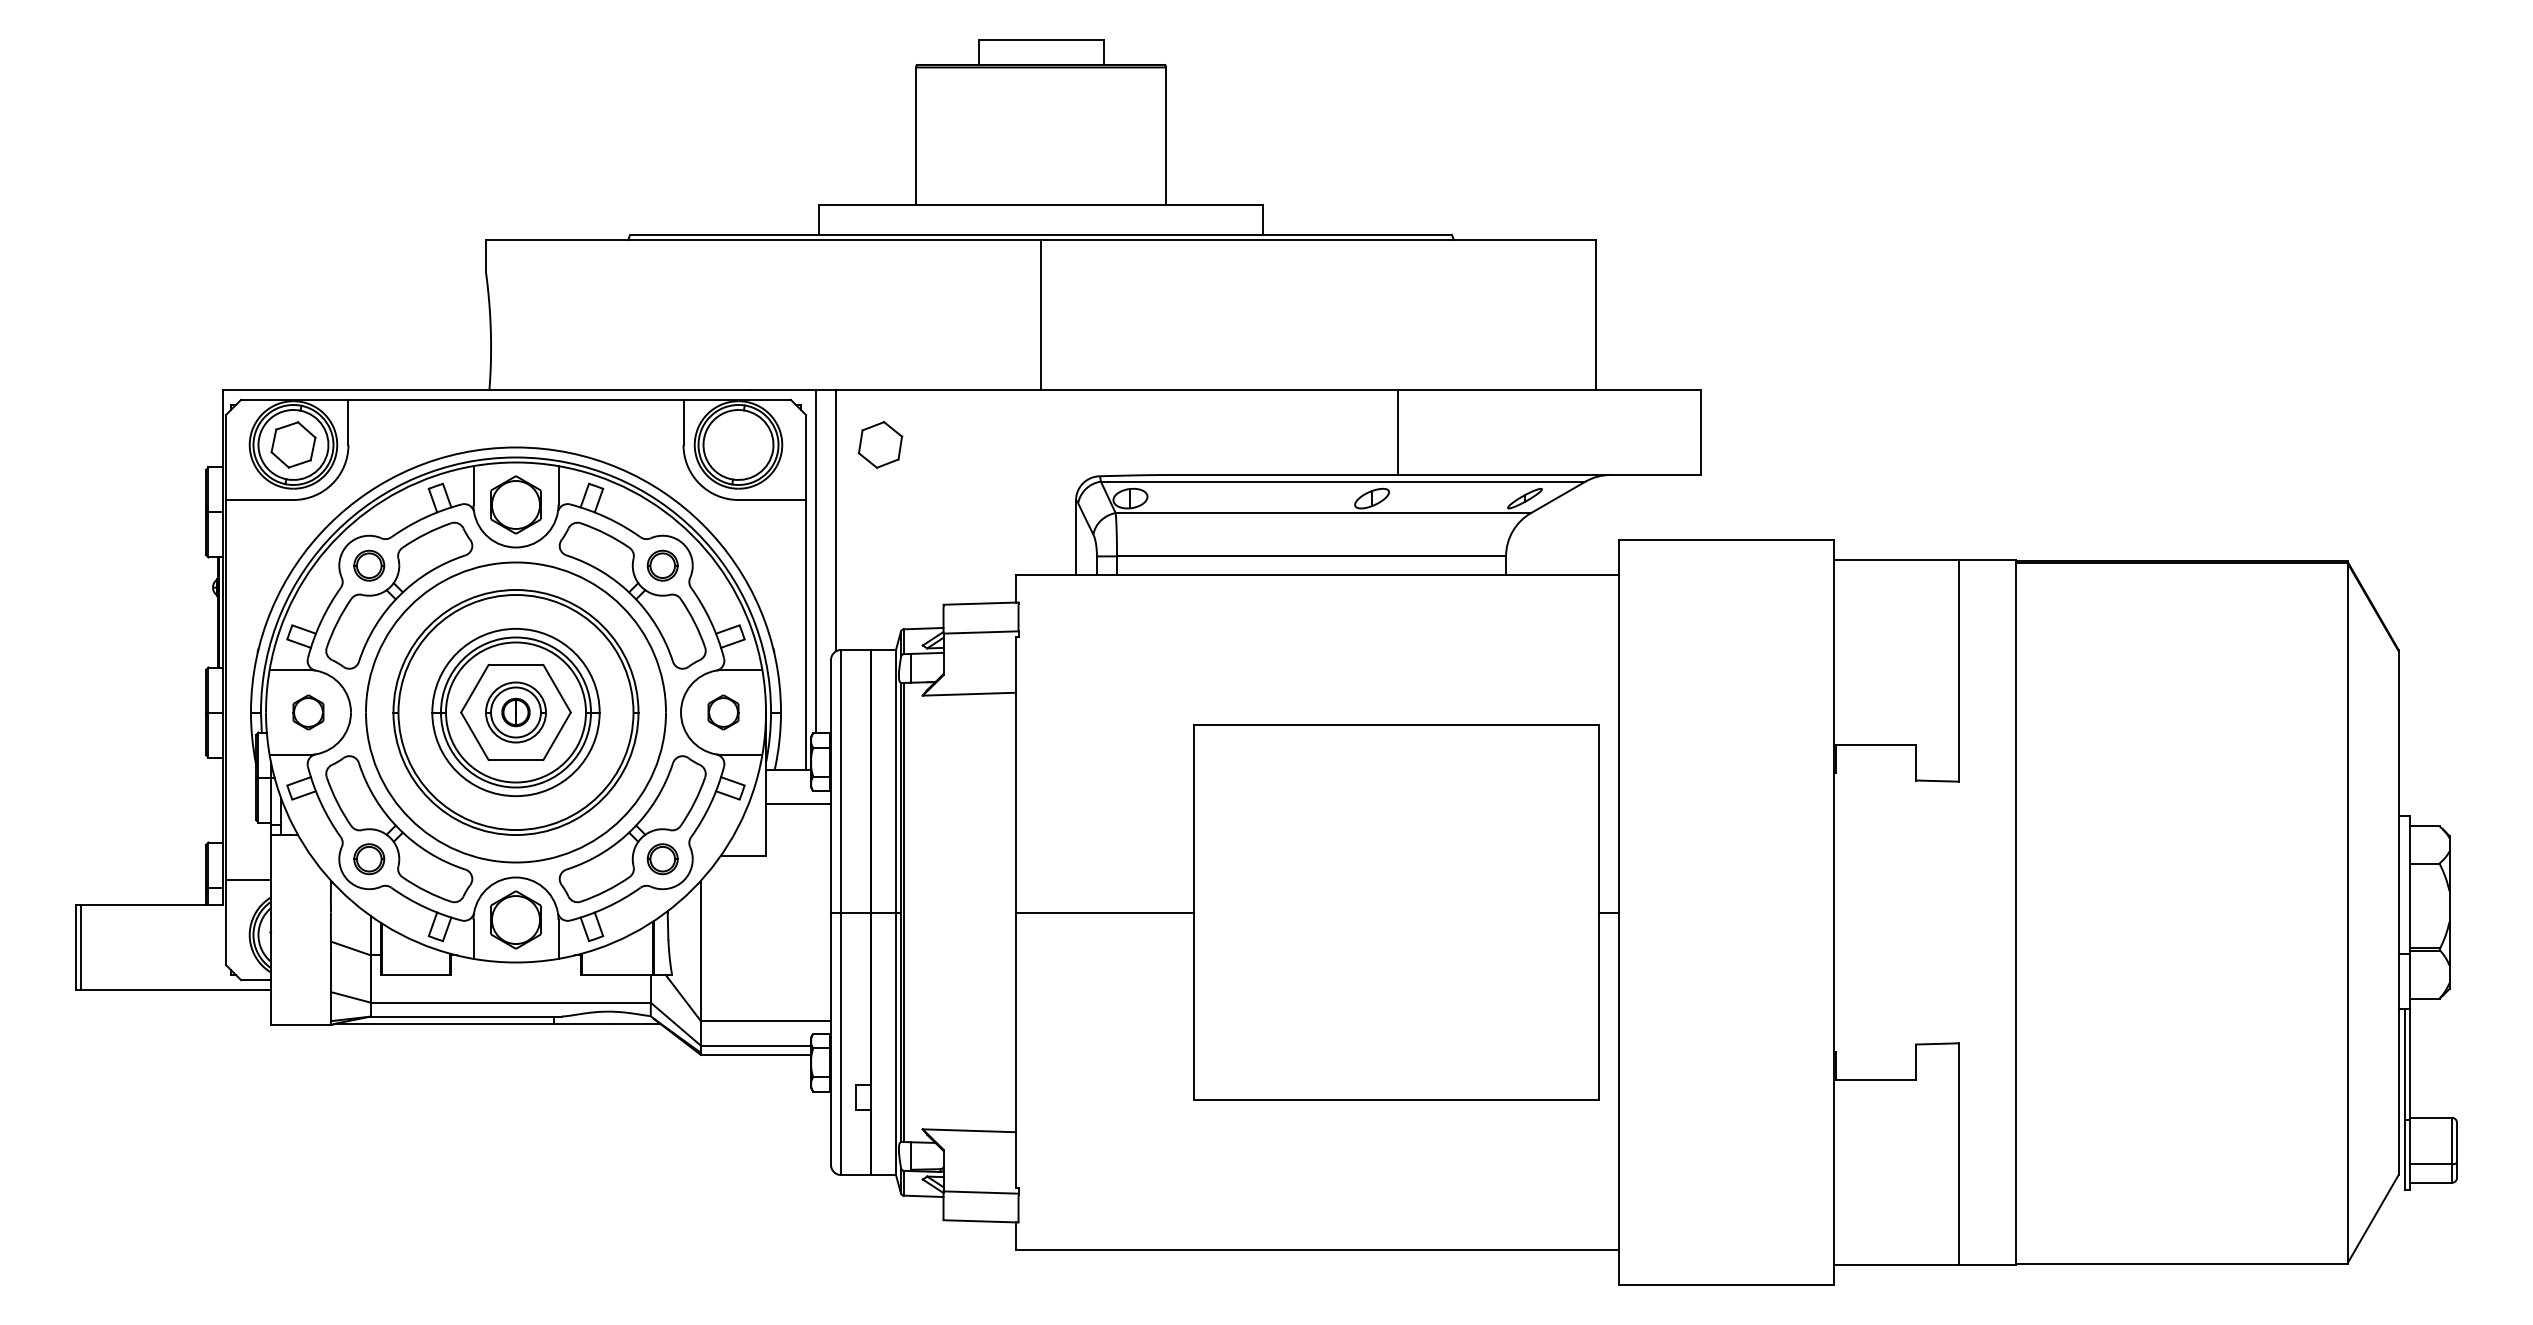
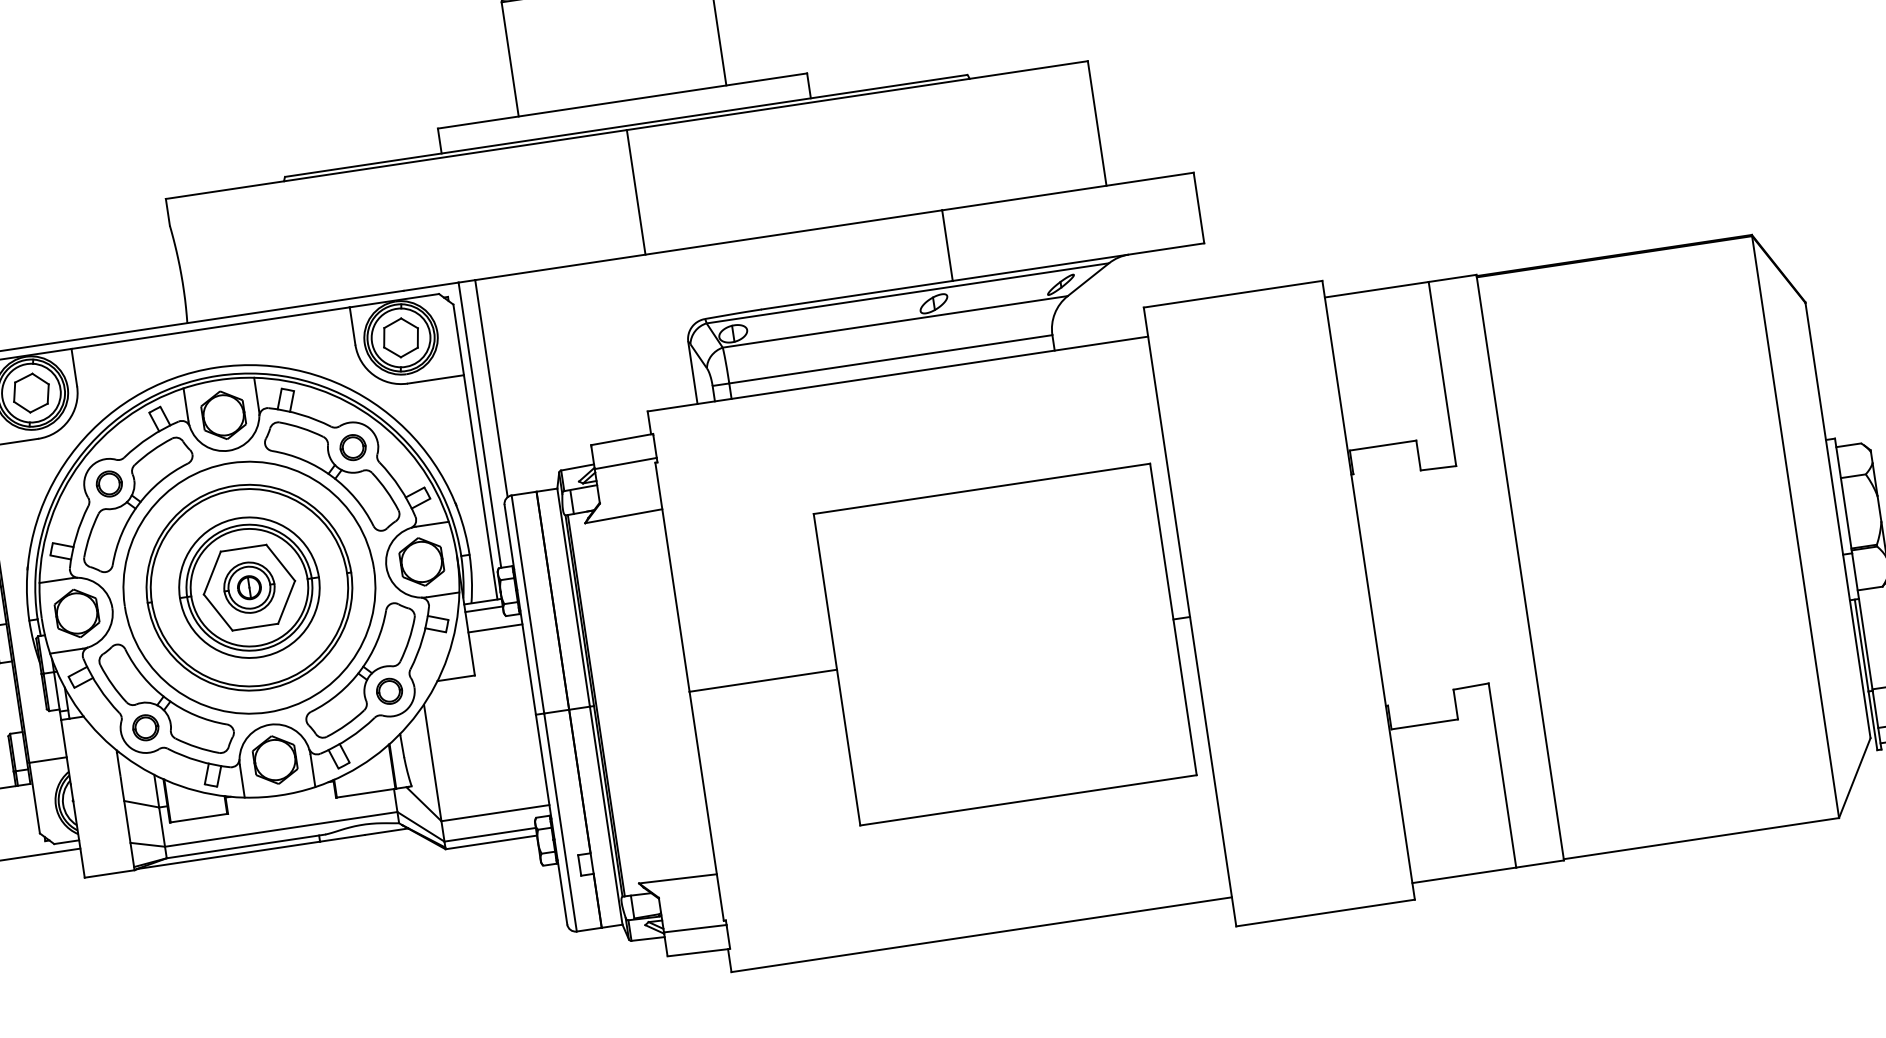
part: (880, 444) -> (400, 337), moved
part: (308, 712) -> (77, 613), size x1.67
part: (723, 712) -> (421, 561), size x1.67
line: (788, 779) -> (484, 609), added

